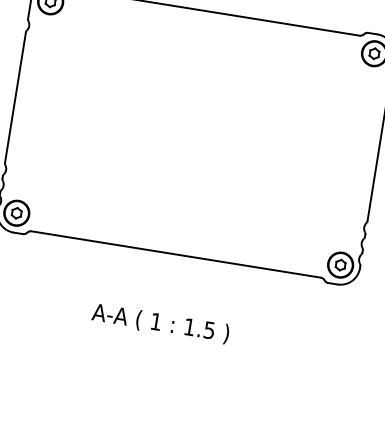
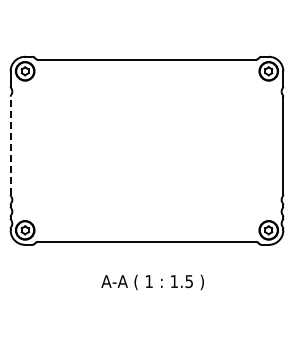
line: (15, 97) -> (10, 145), solid -> dashed
text: (160, 323) -> (152, 282), moved

